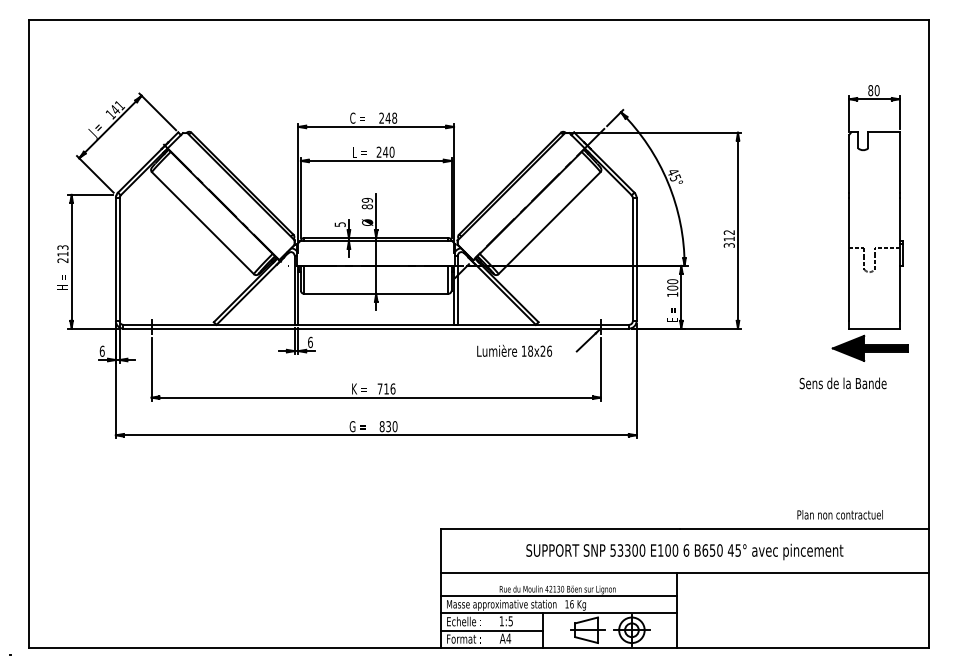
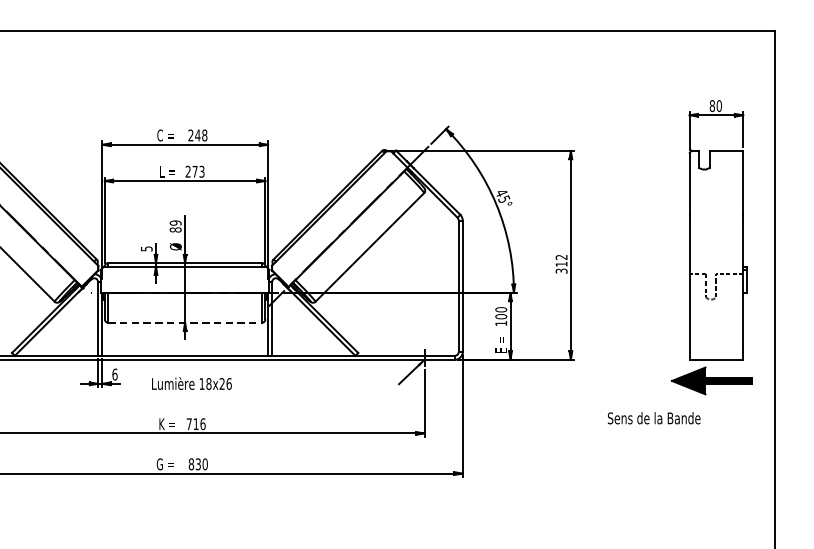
text: (388, 151) -> (198, 170), 240 -> 273
line: (376, 293) -> (185, 322), solid -> dashed
text: (514, 350) -> (191, 383), moved
text: (842, 383) -> (653, 418), moved

